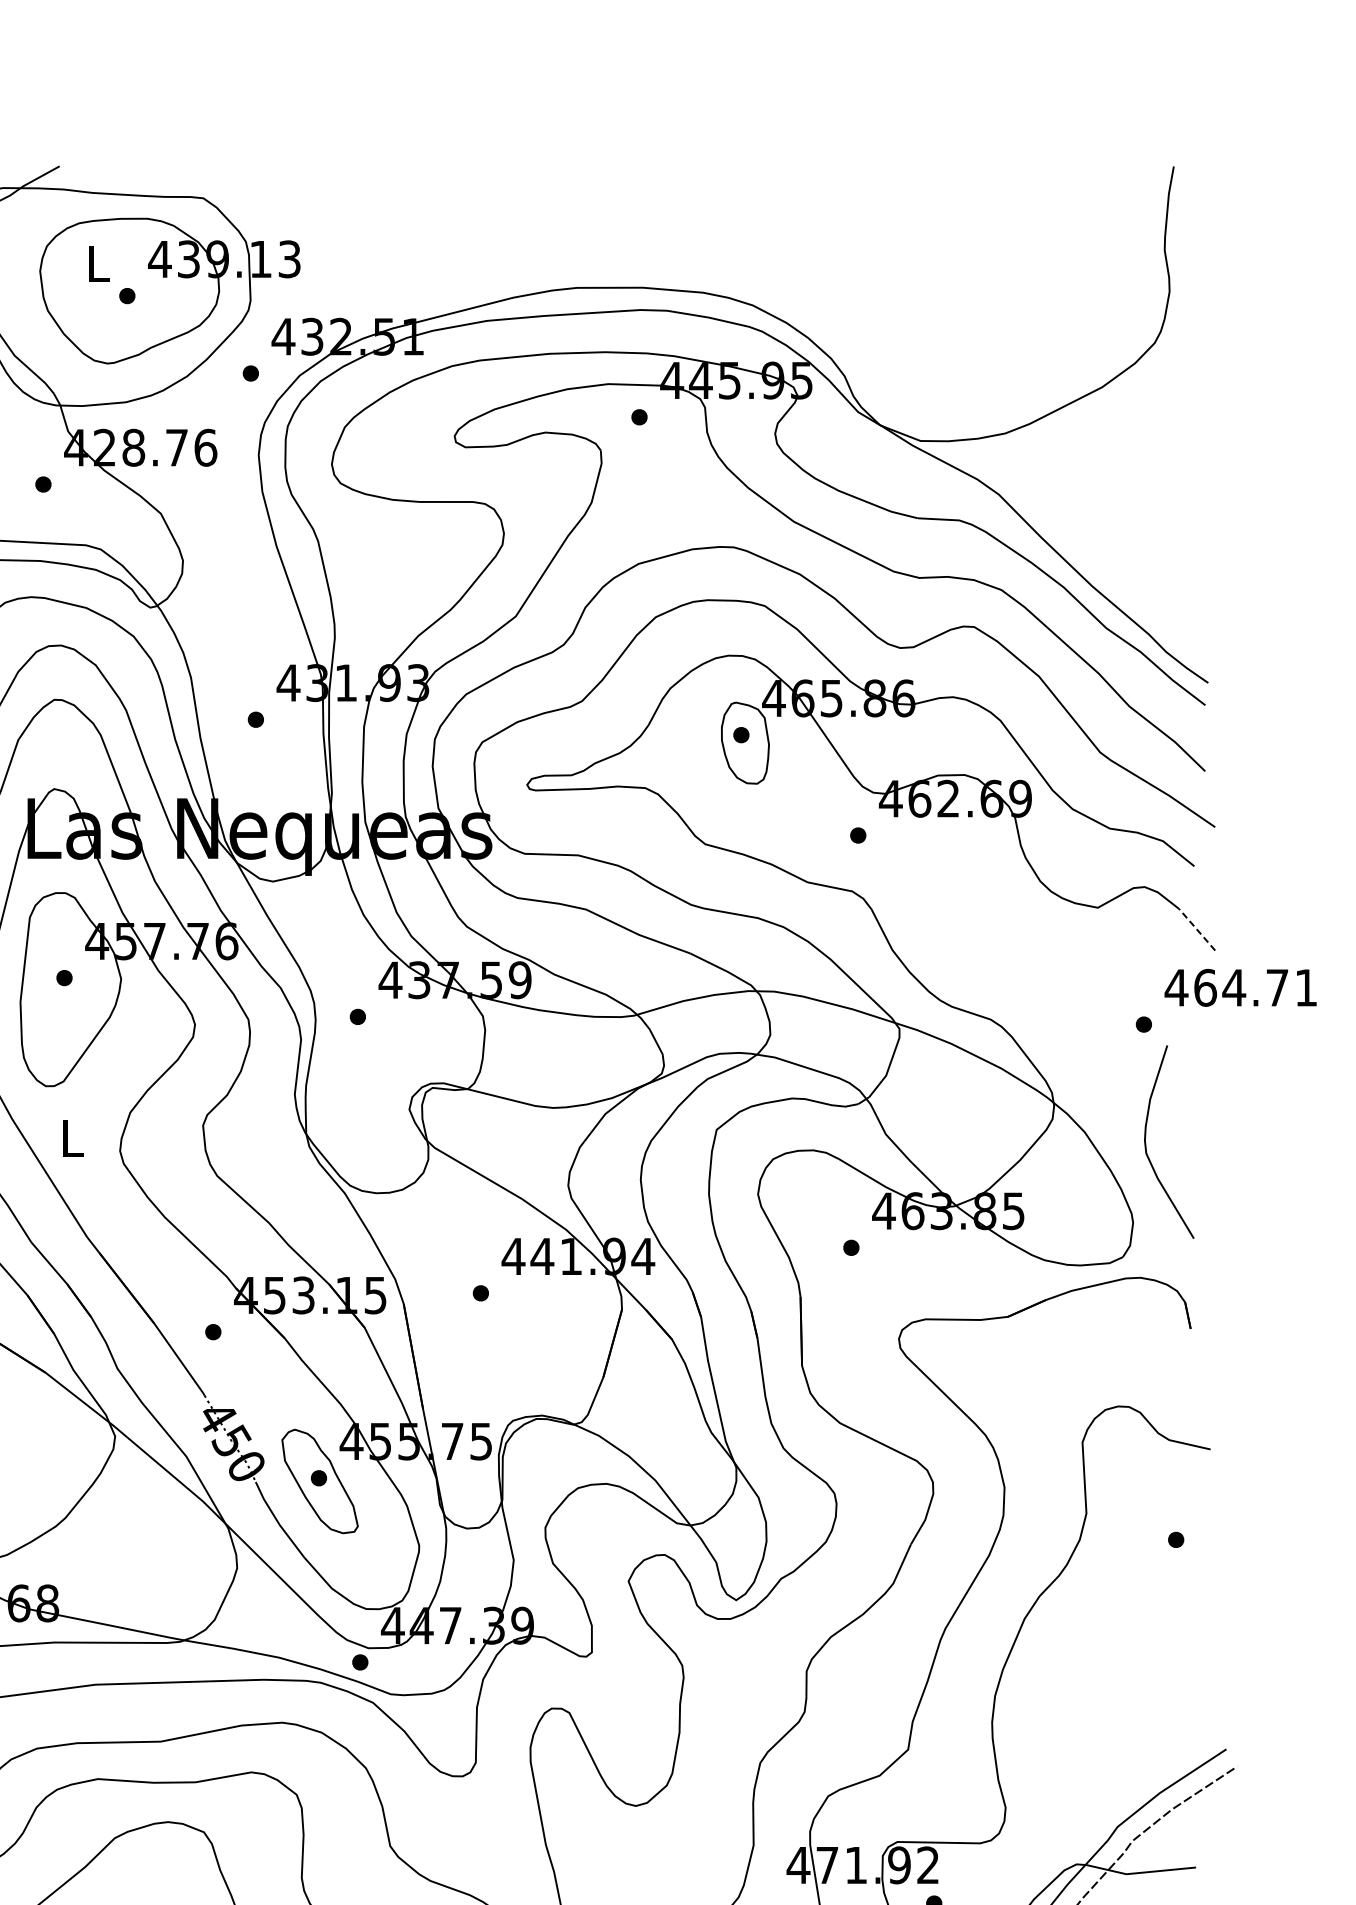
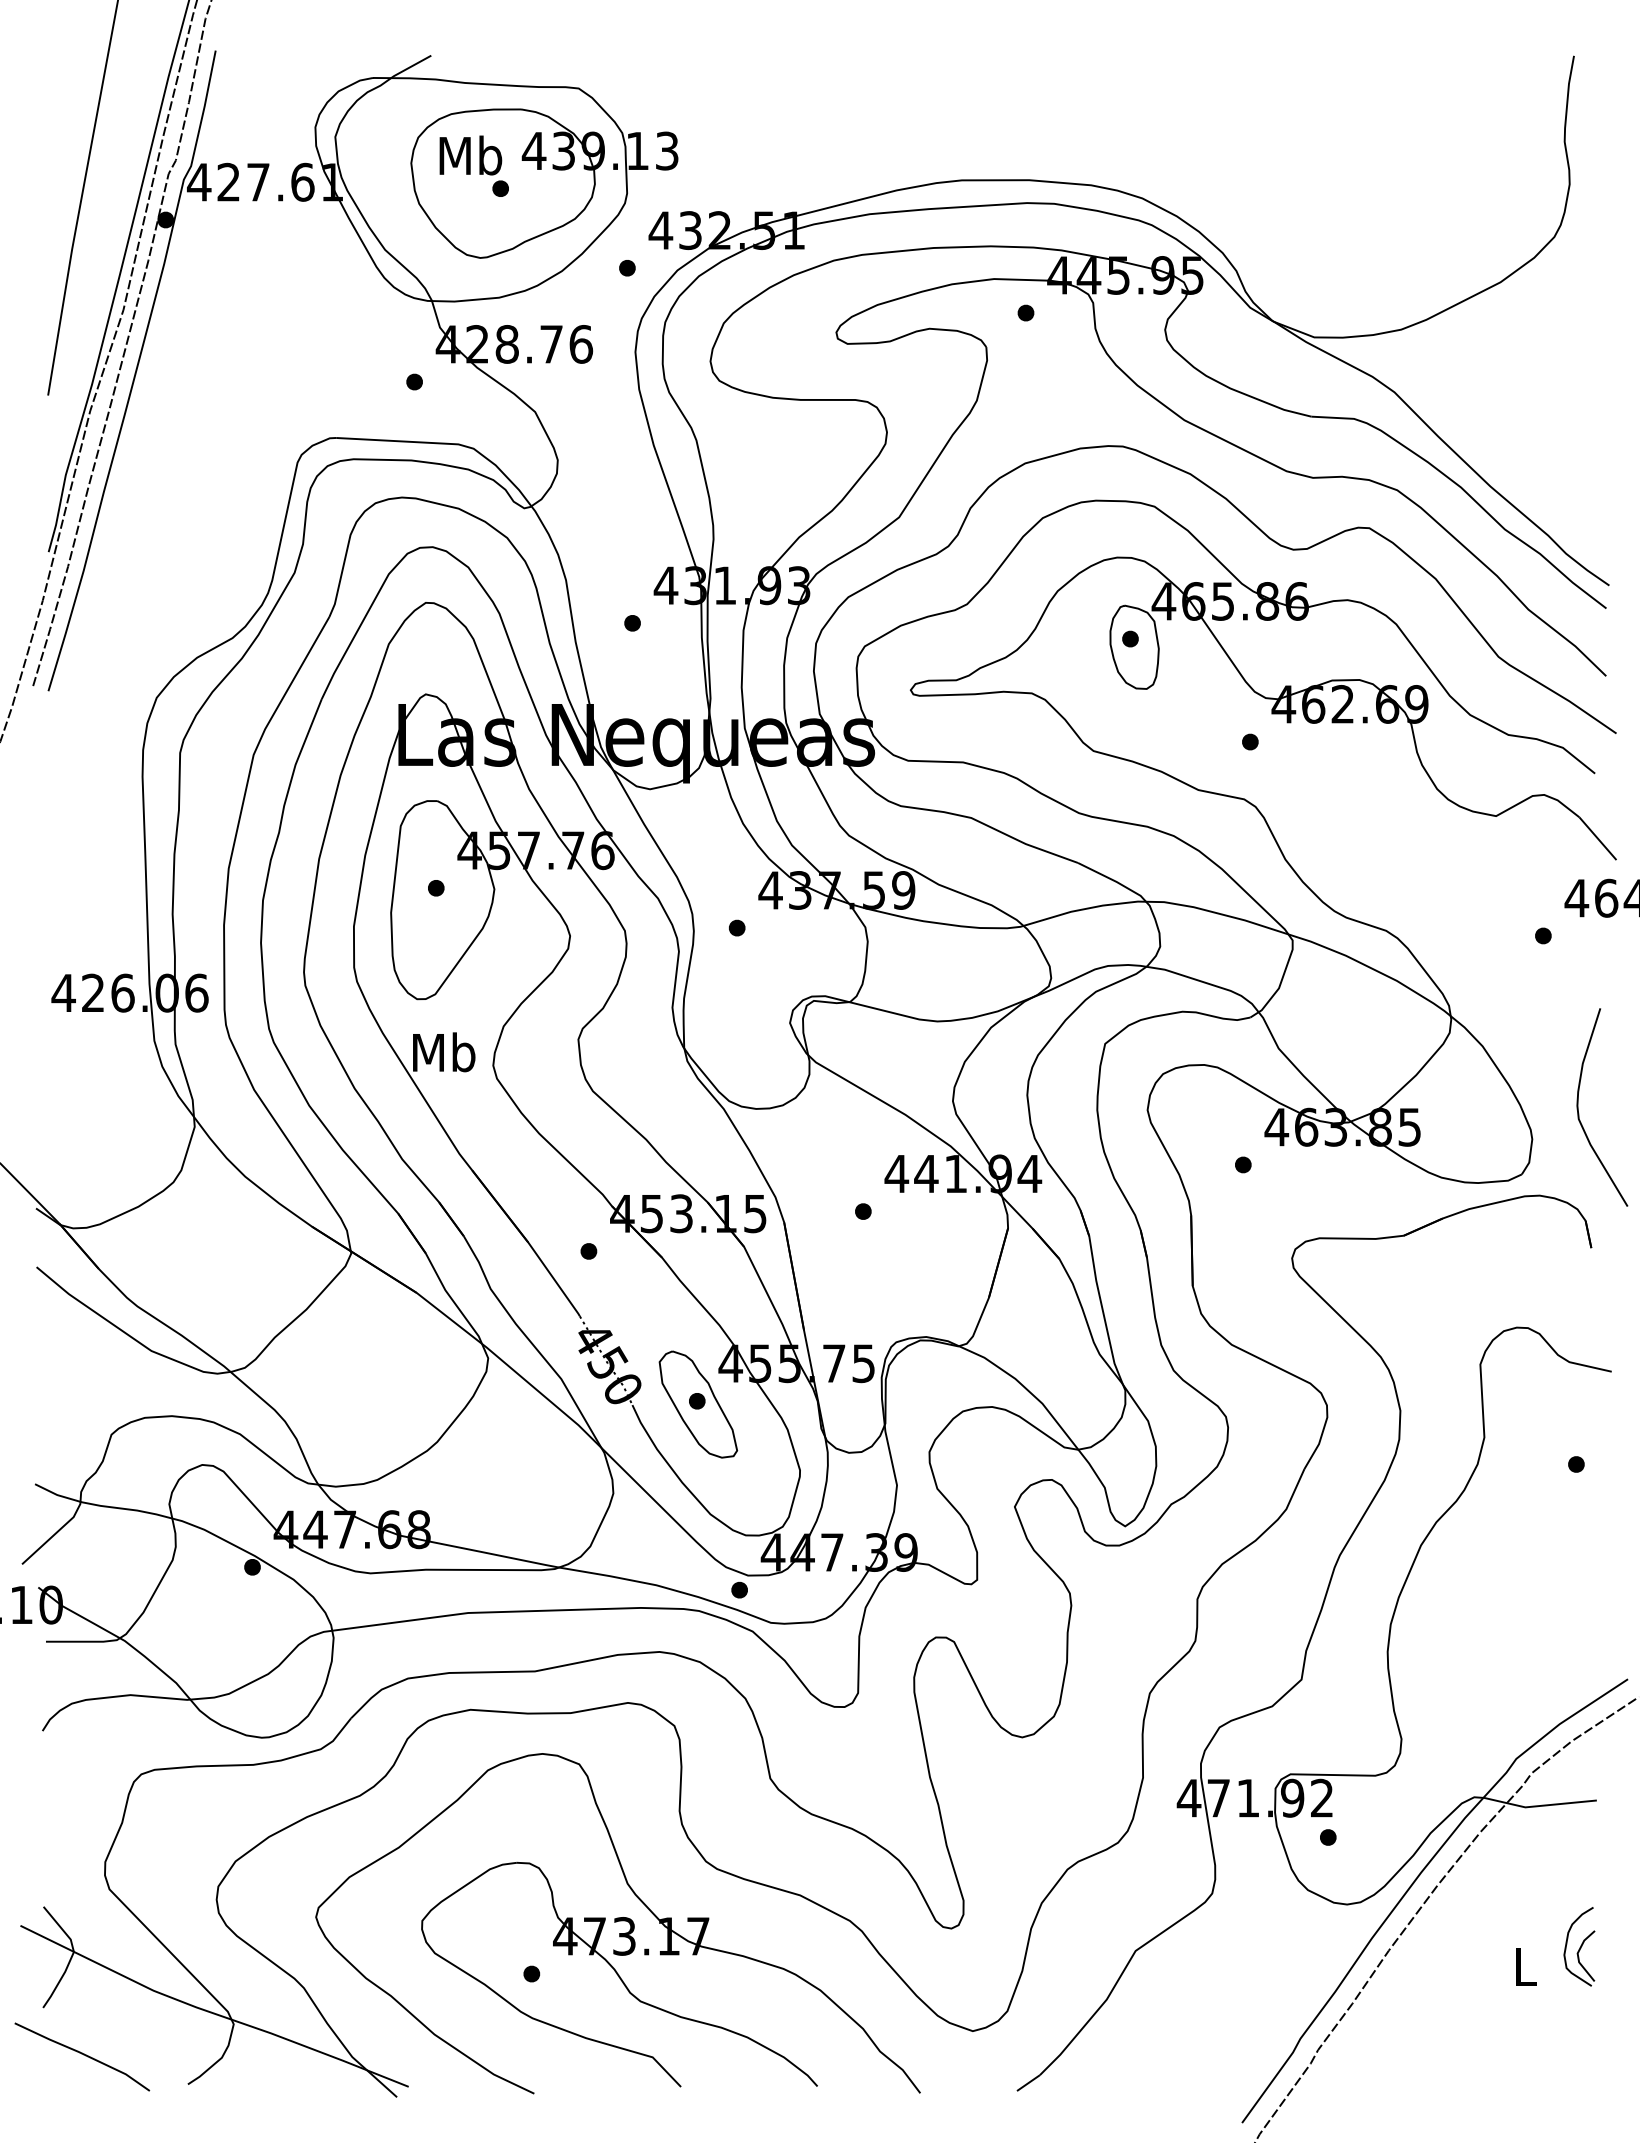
text: (97, 263) -> (470, 155), L -> Mb
line: (1196, 929) -> (1597, 838), dashed -> solid
text: (72, 1138) -> (444, 1052), L -> Mb
curve: (1146, 1147) -> (1579, 1113), moved

